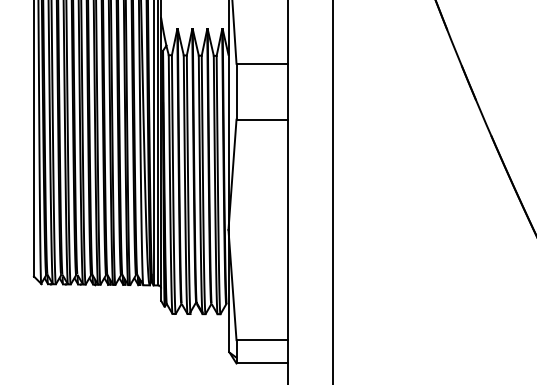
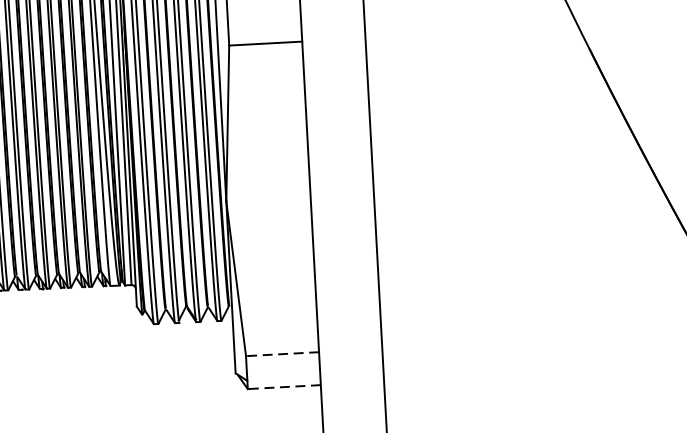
line: (262, 340) -> (282, 354), solid -> dashed
line: (262, 363) -> (284, 387), solid -> dashed

